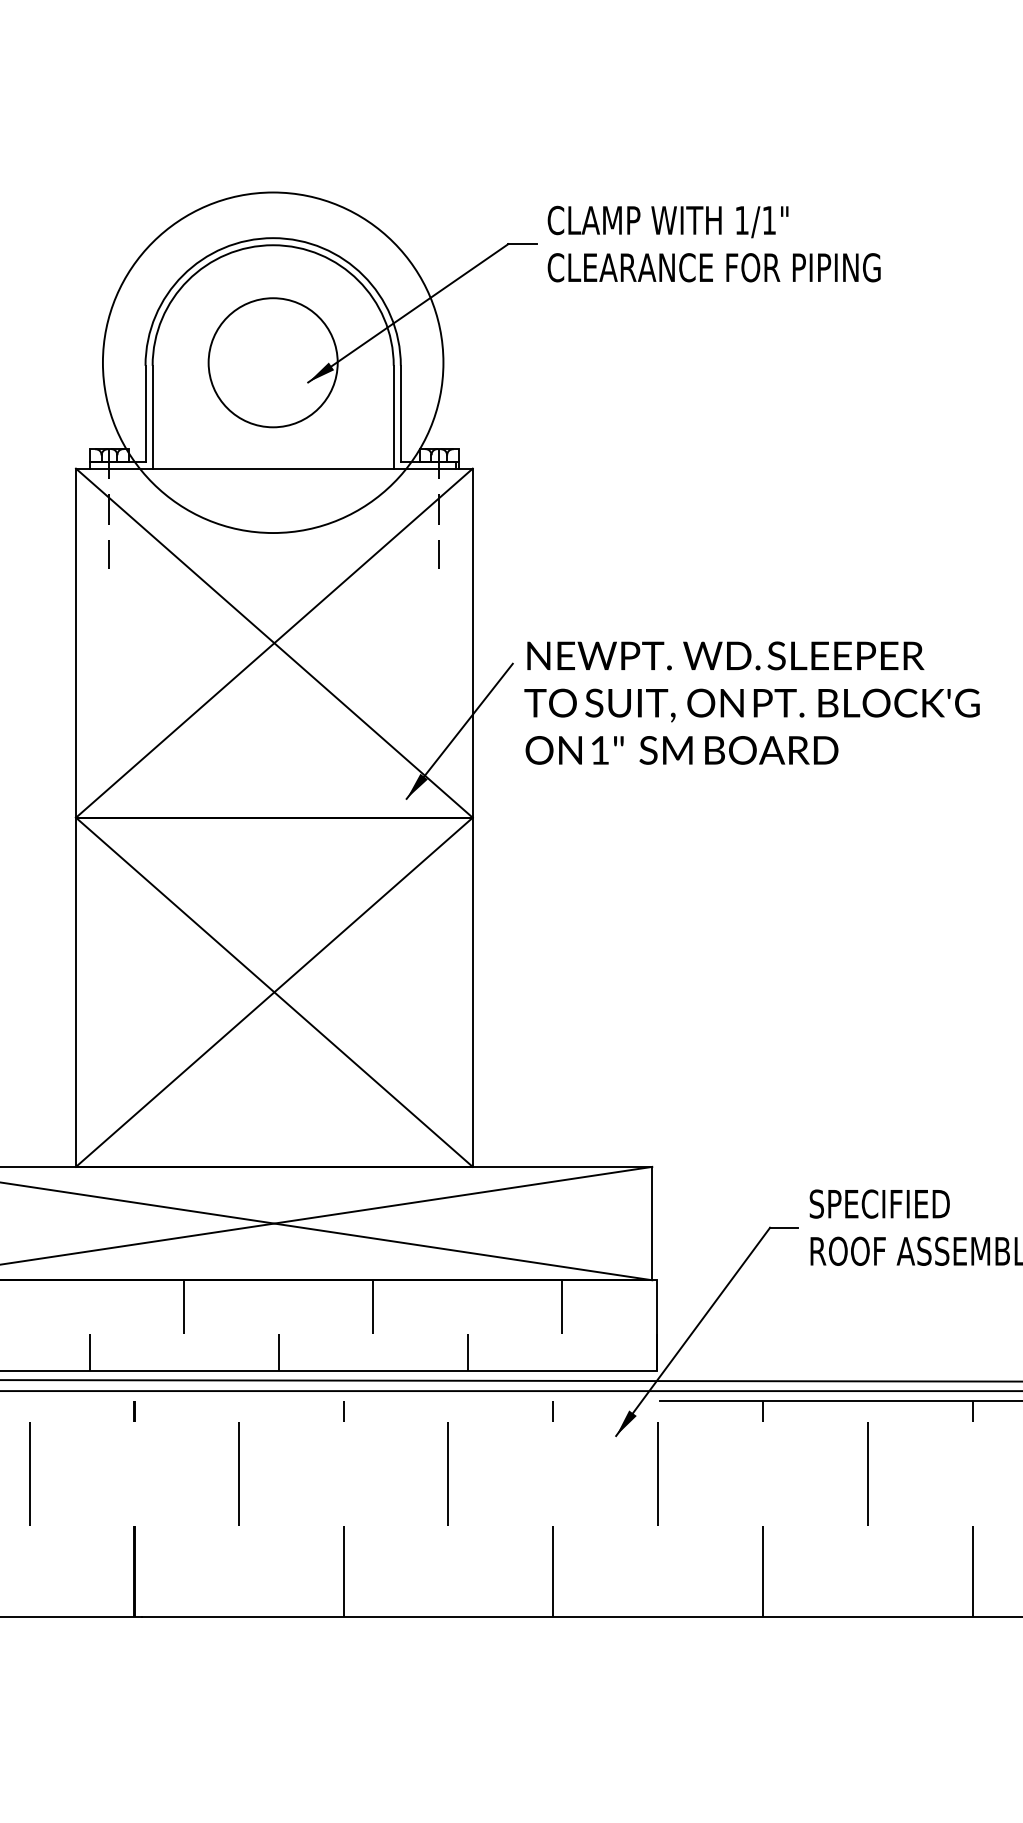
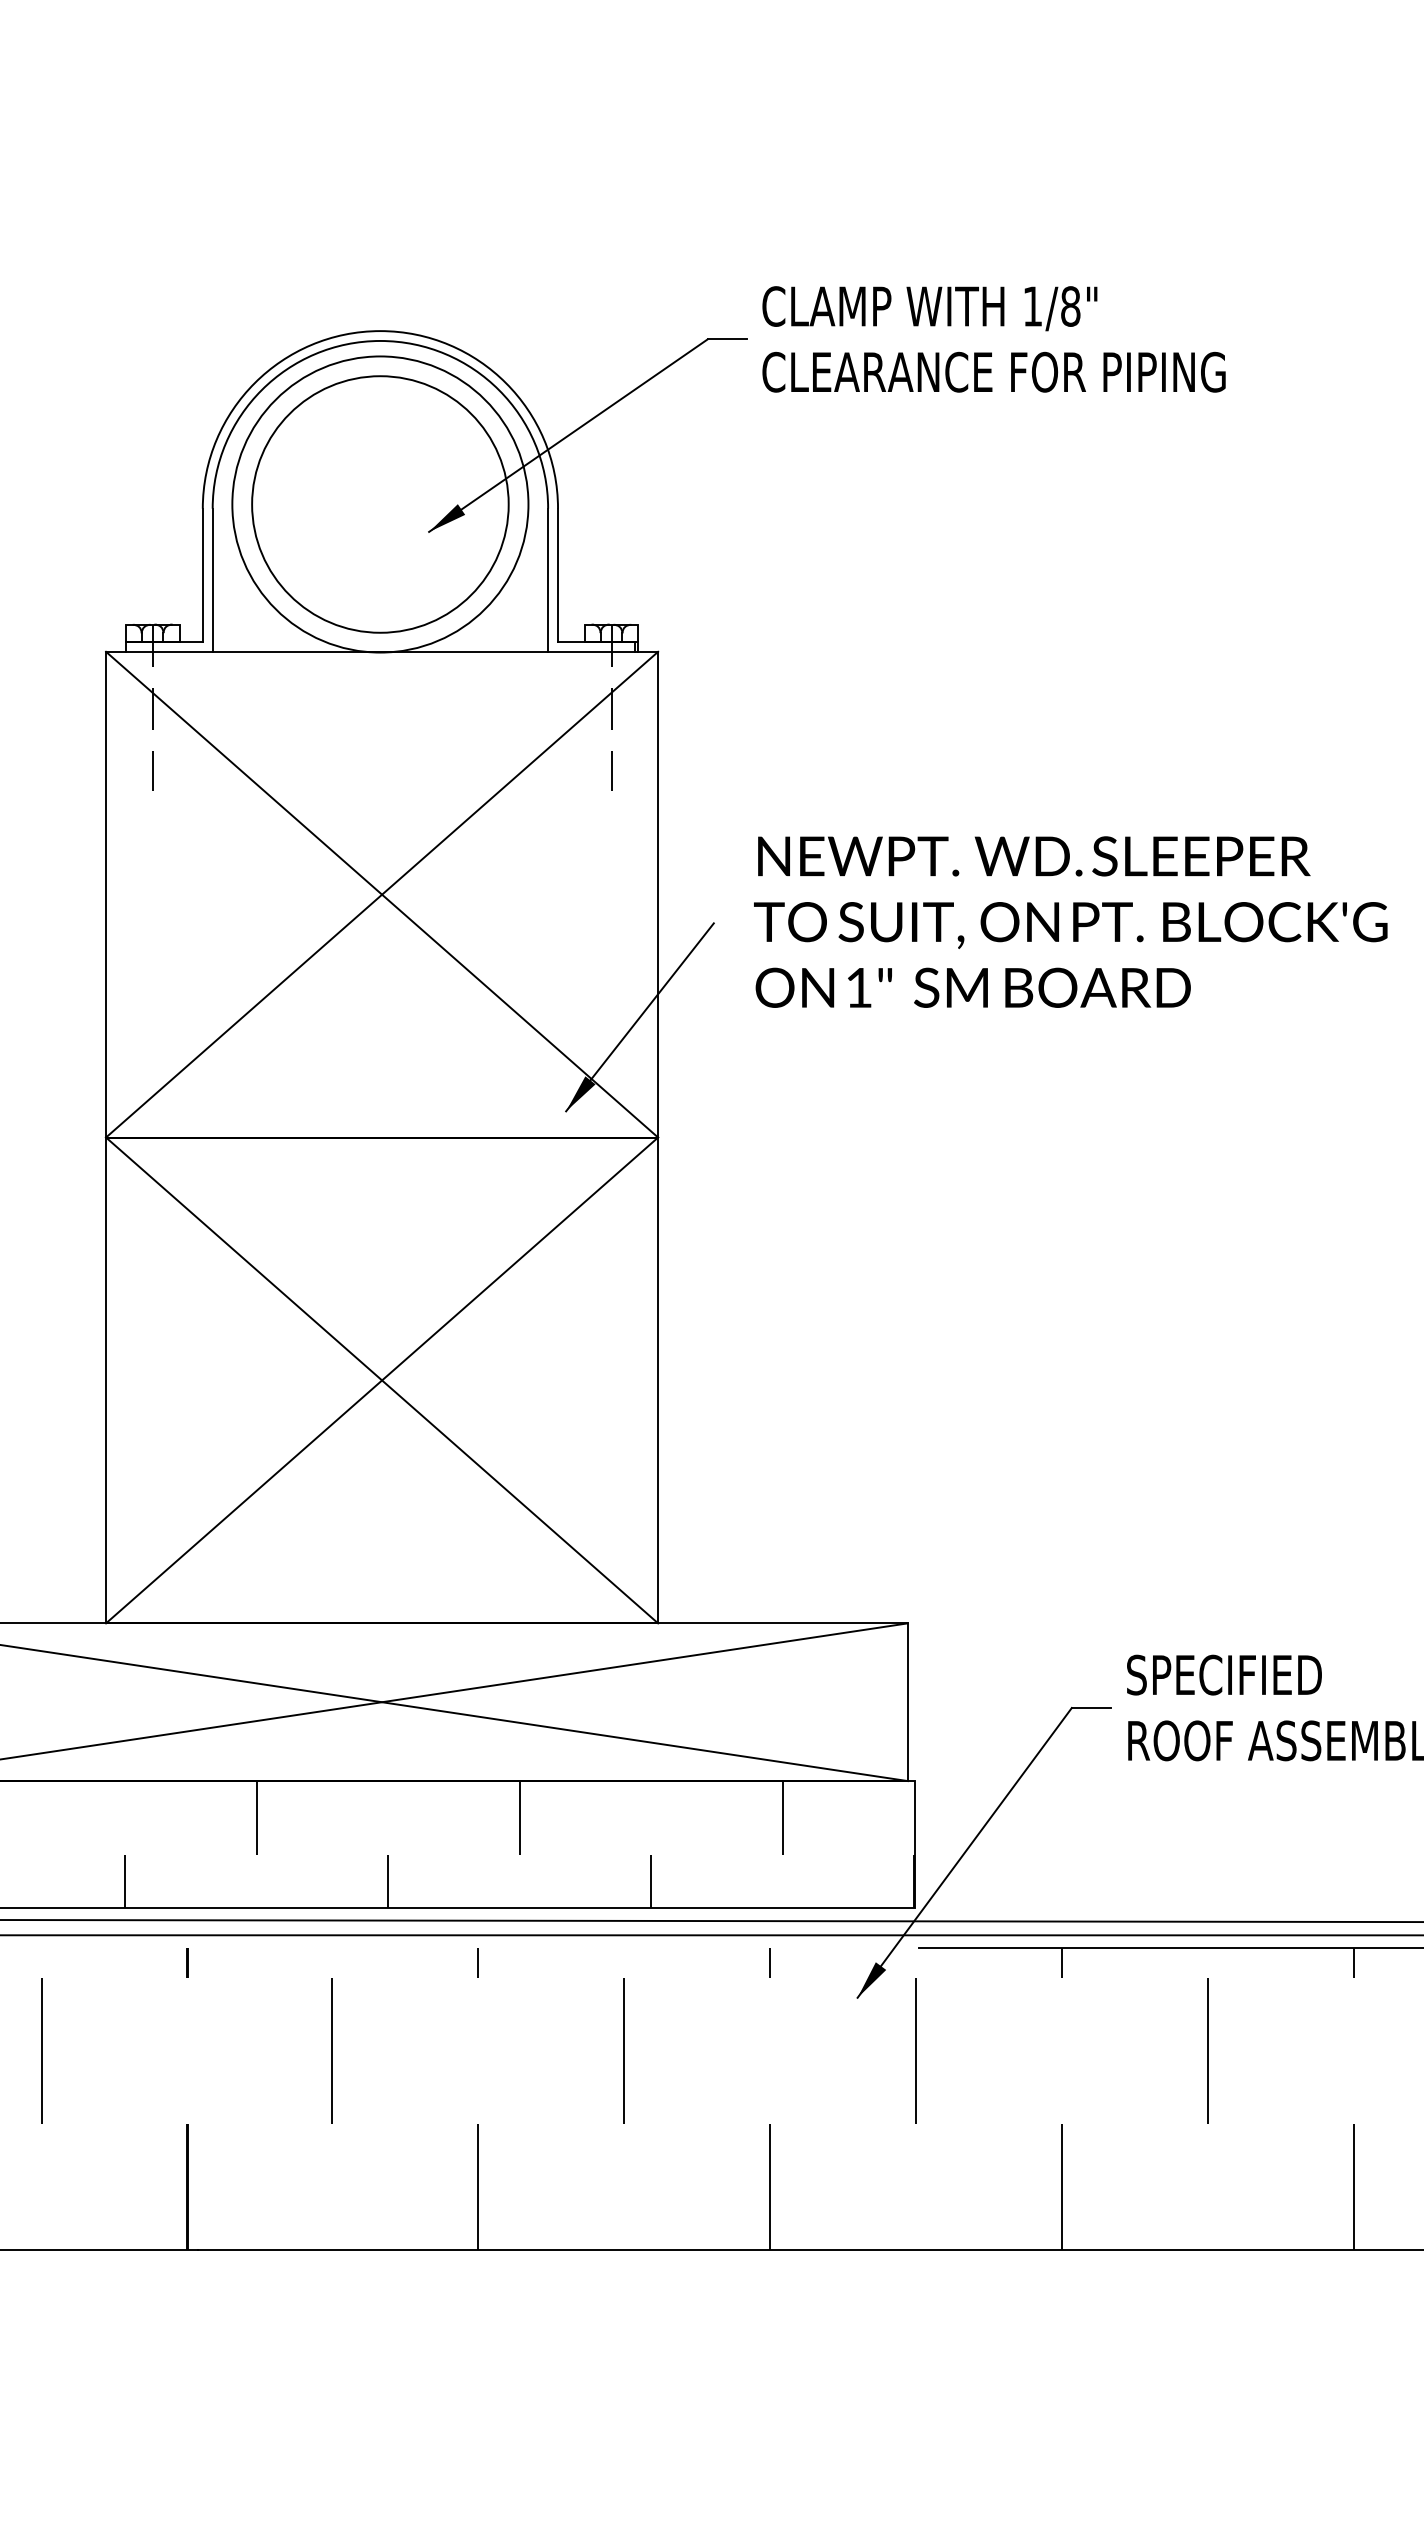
text: (769, 220) -> (1070, 306), 1/1" -> 1/8"
circle: (273, 362) -> (380, 504), size x0.62
circle: (273, 362) -> (380, 504), size x1.43
text: (751, 702) -> (1070, 921), moved

